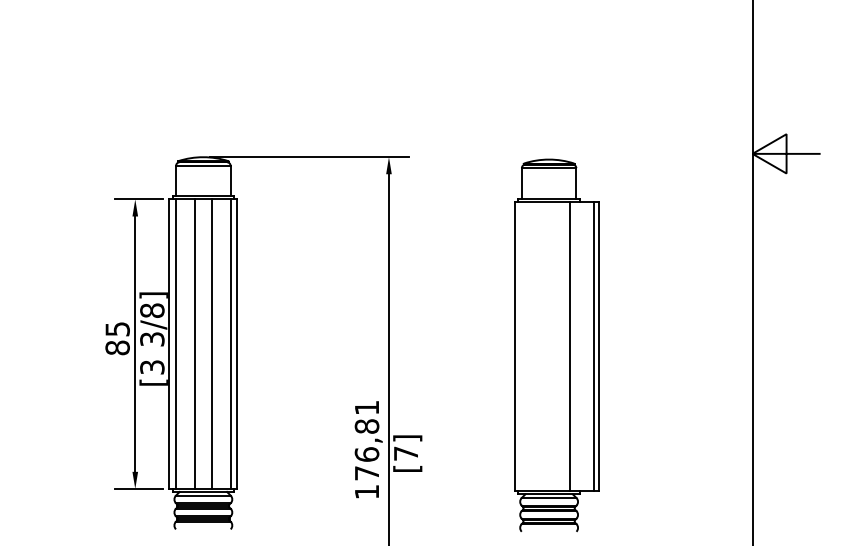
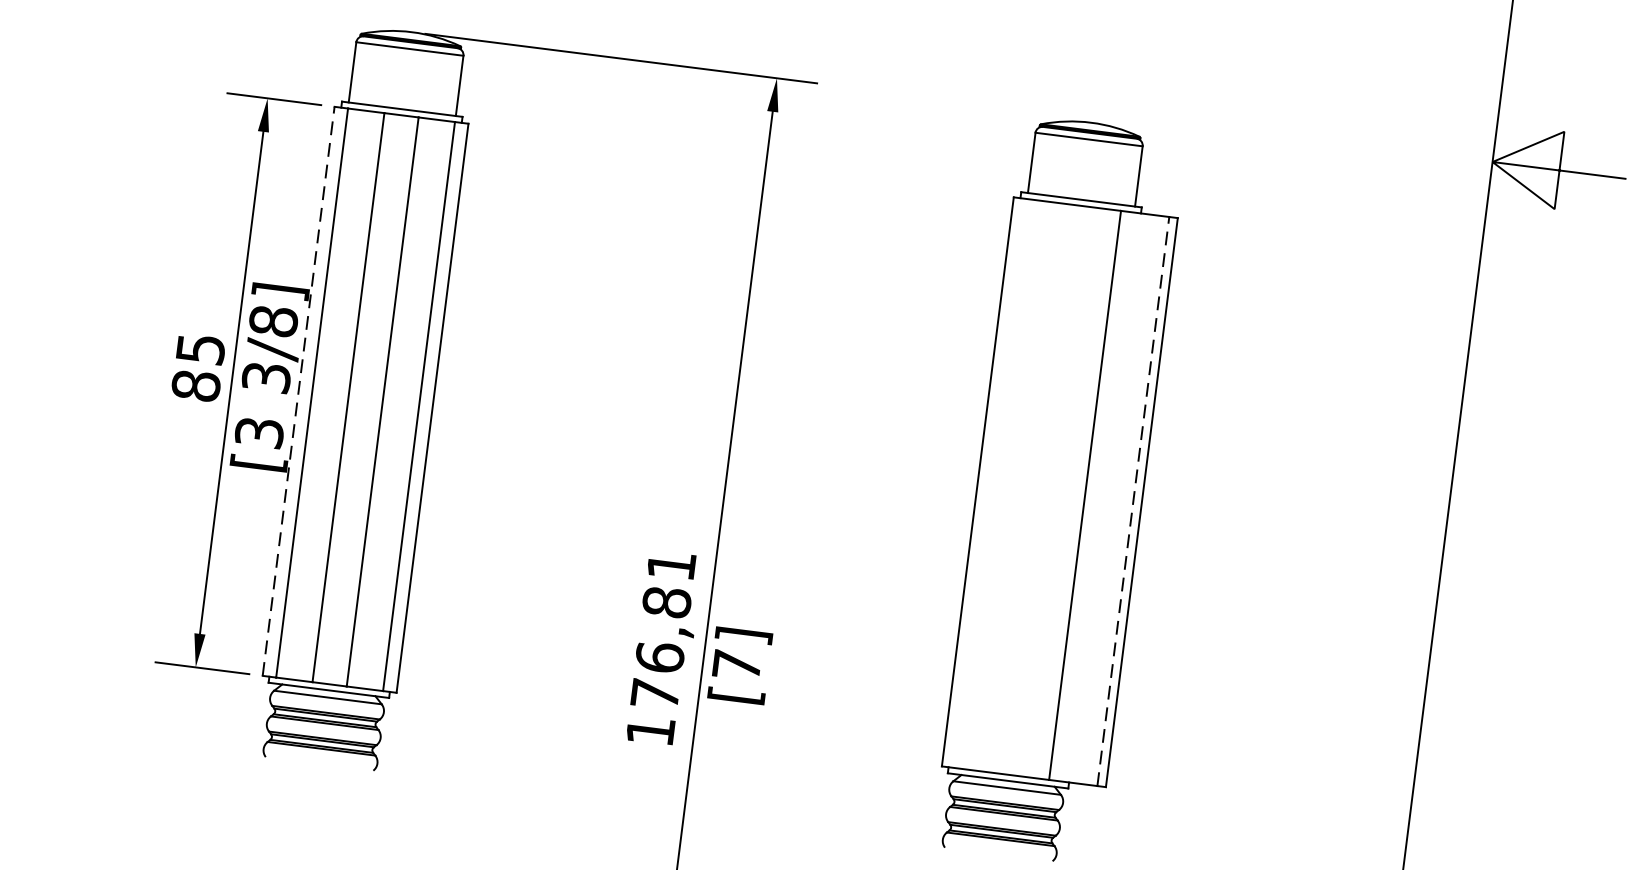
line: (169, 344) -> (298, 392), solid -> dashed
line: (594, 346) -> (1134, 501), solid -> dashed

